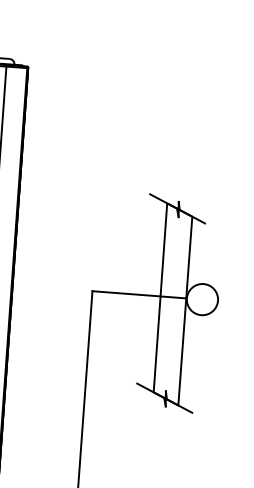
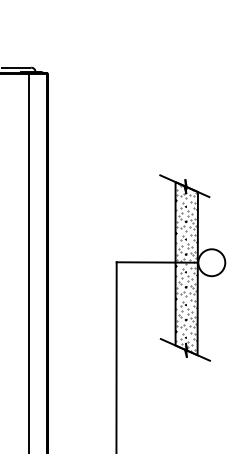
hatch: (172, 303) -> (186, 267), added

